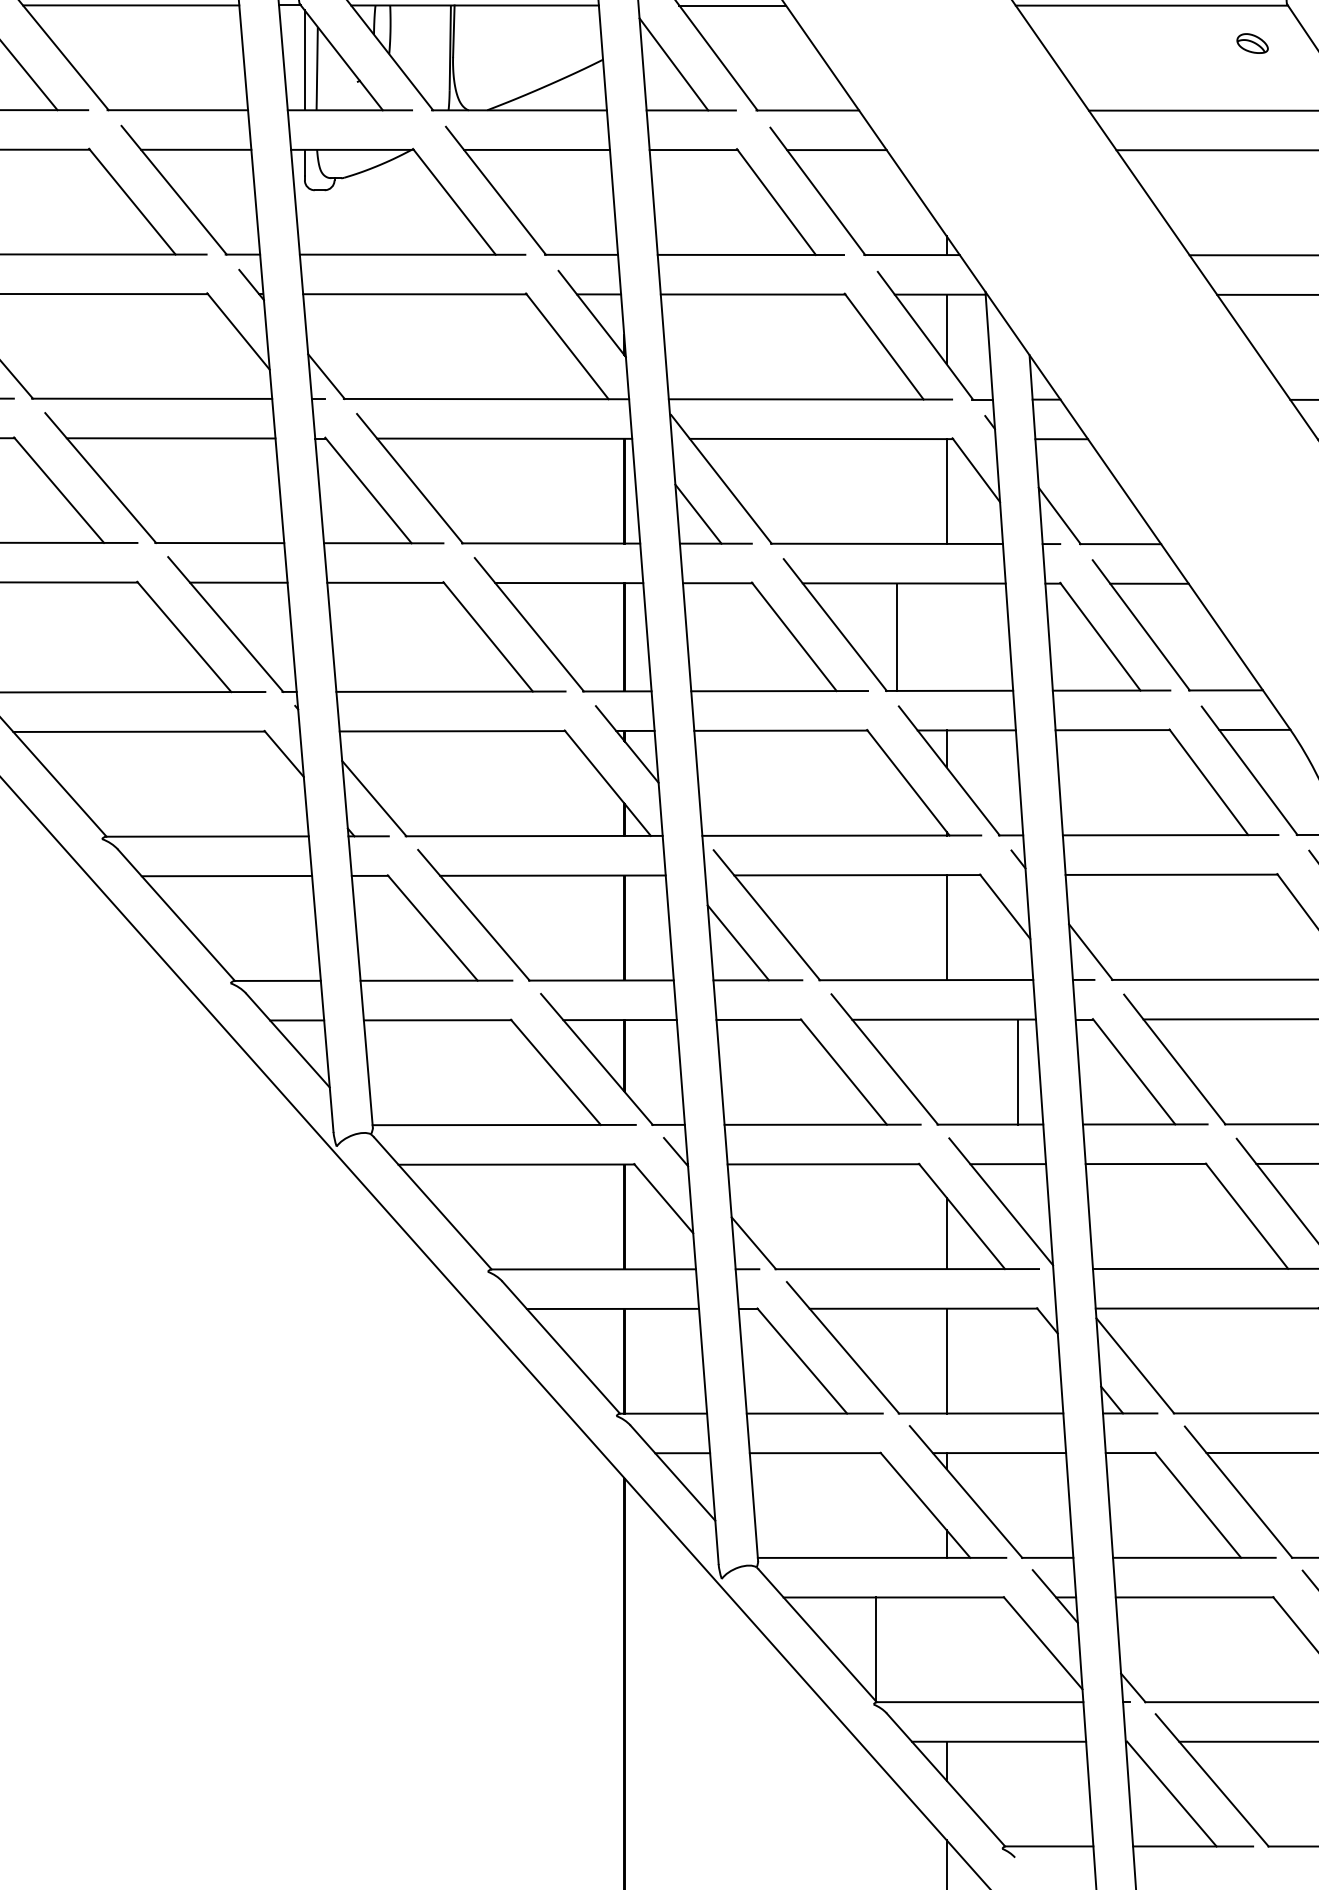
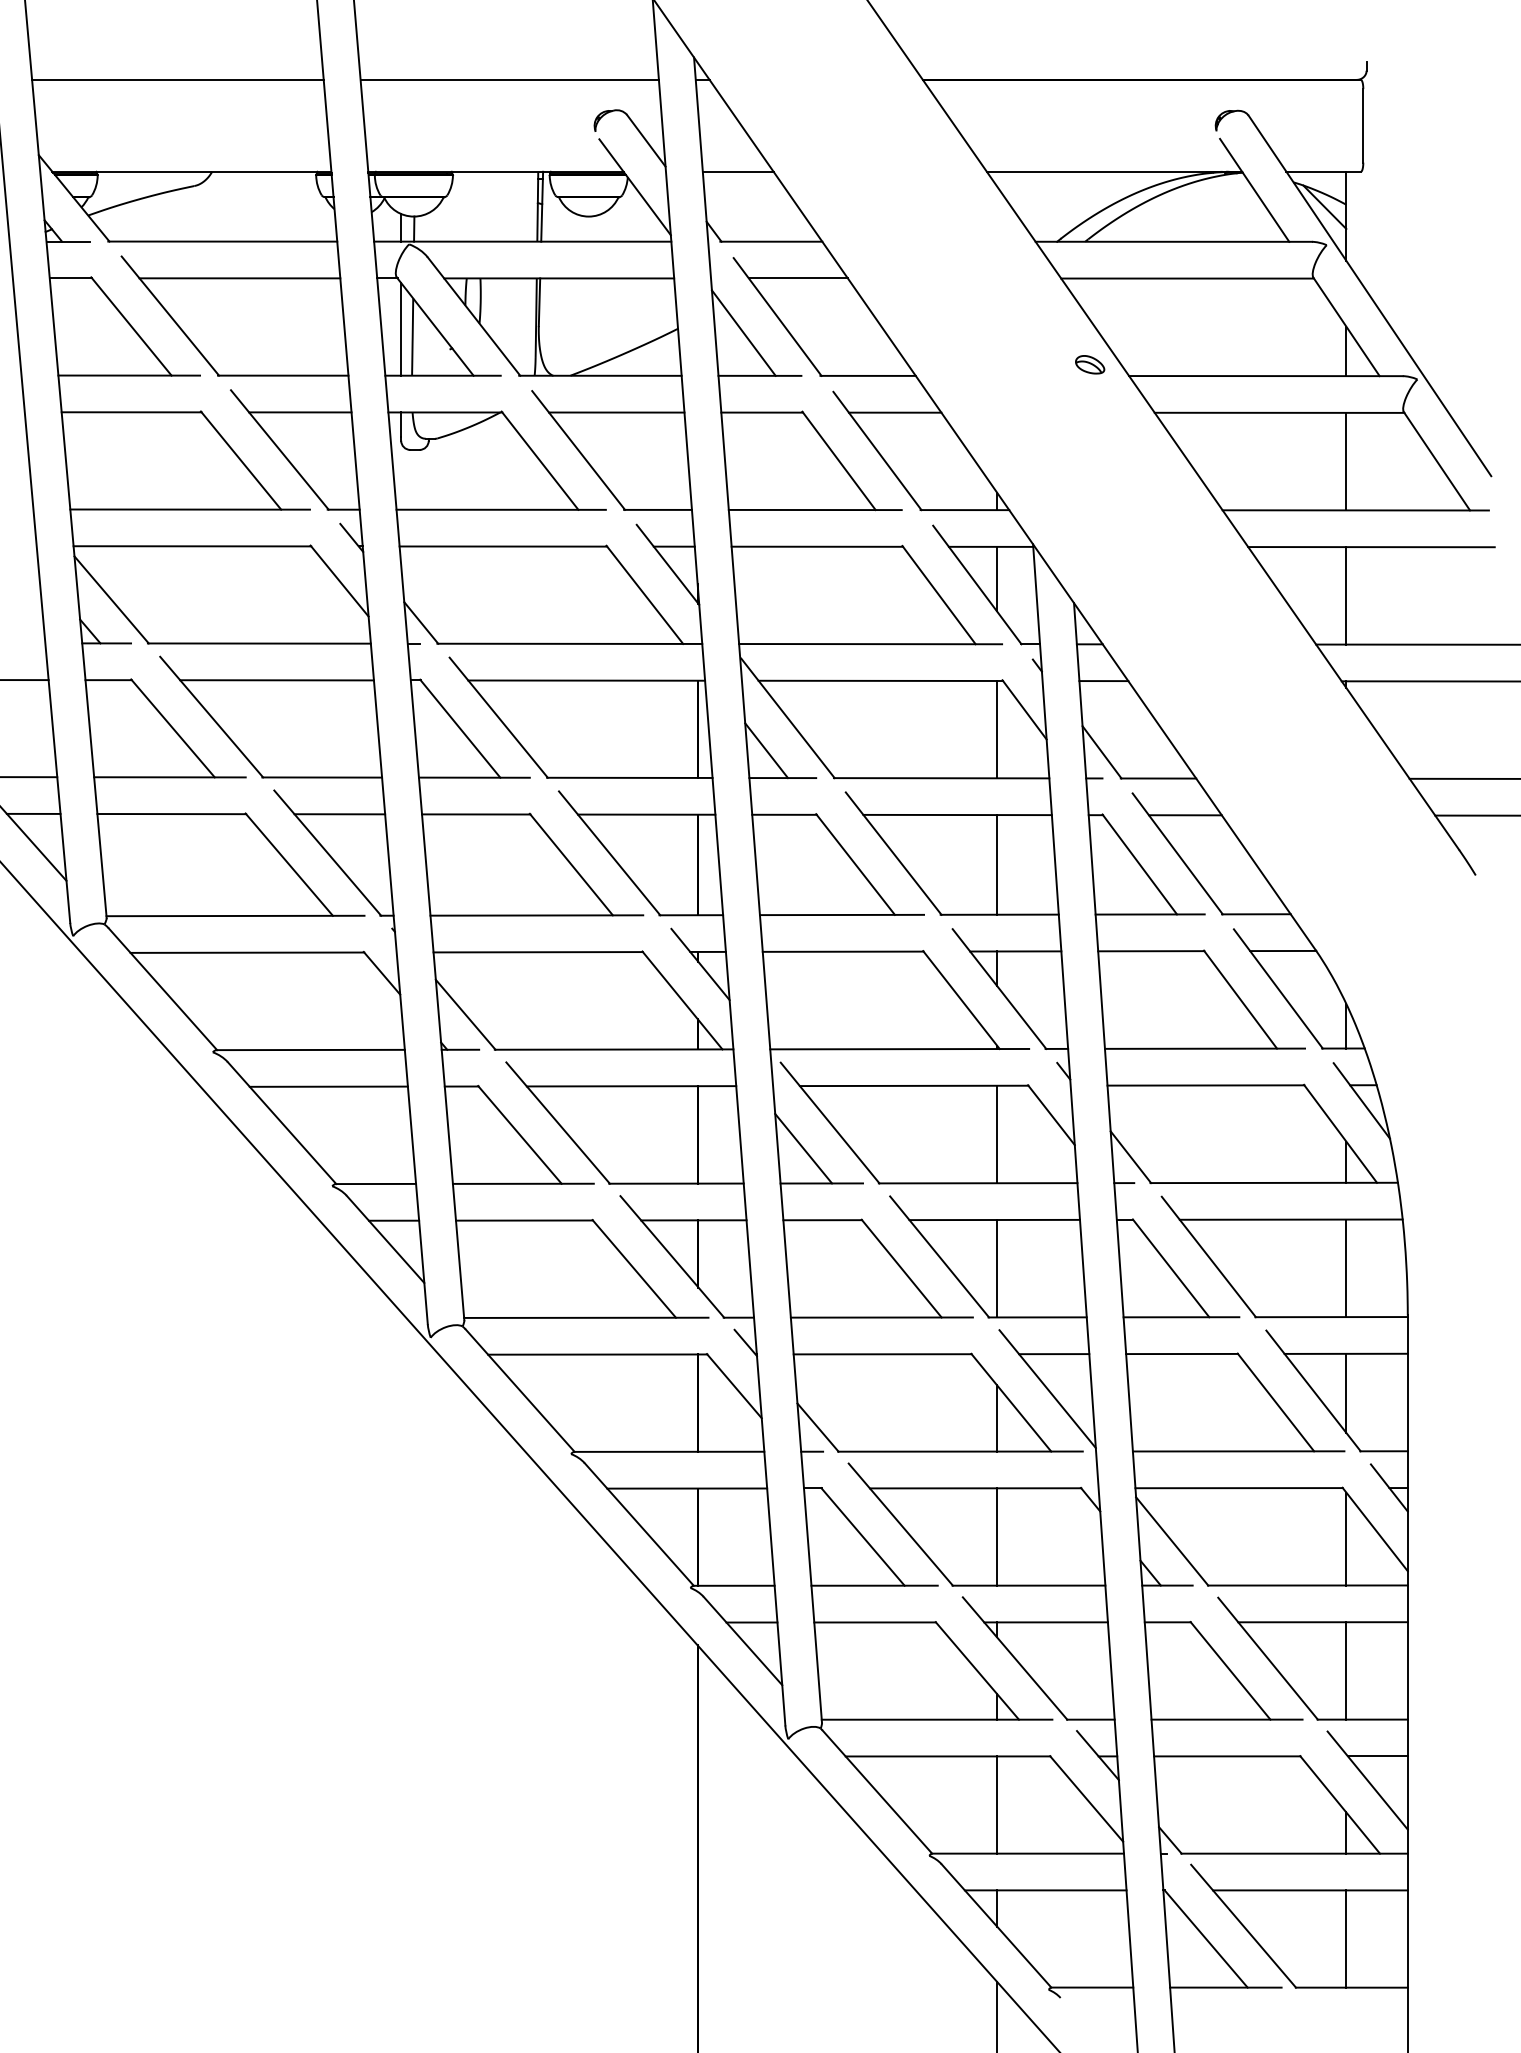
part: (1253, 43) -> (1090, 364), moved
line: (897, 636) -> (997, 864), moved
line: (1018, 1071) -> (997, 1268), moved
line: (876, 1649) -> (997, 1804), moved

